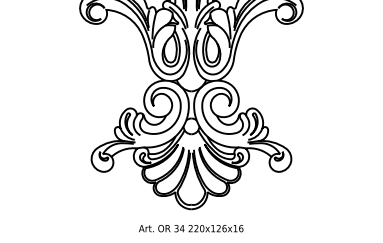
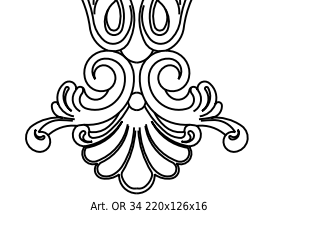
text: (191, 228) -> (149, 205), moved

